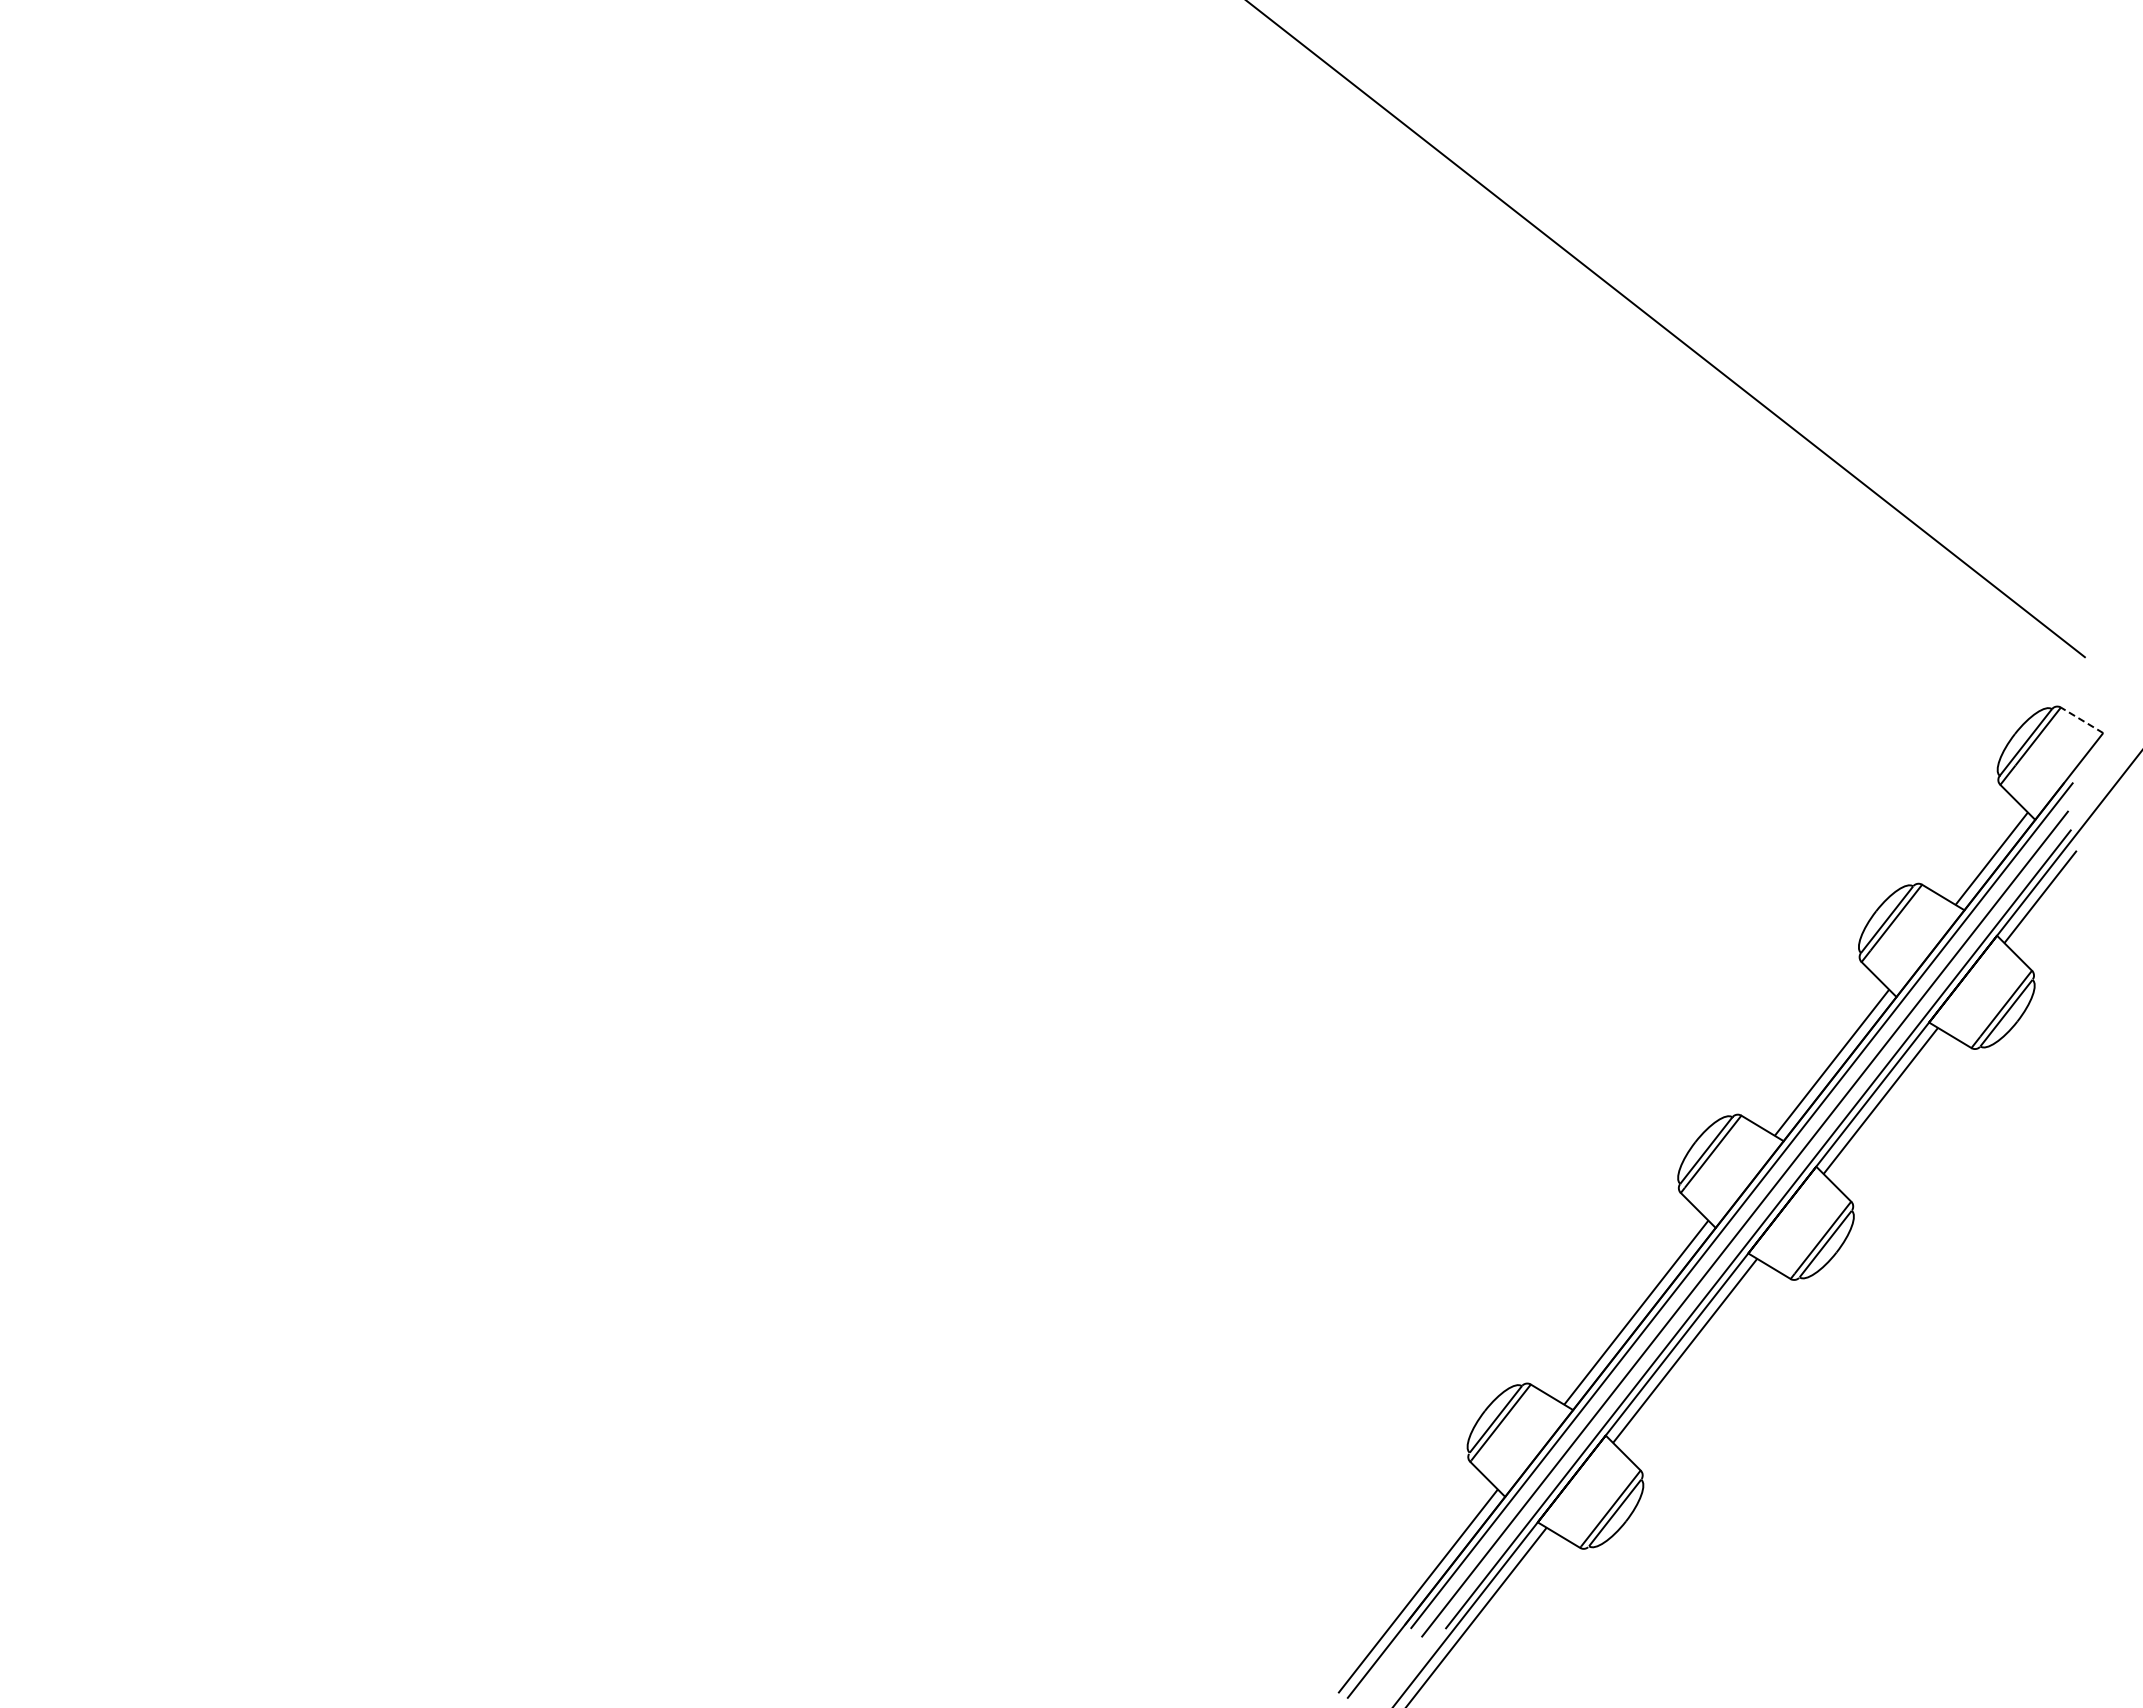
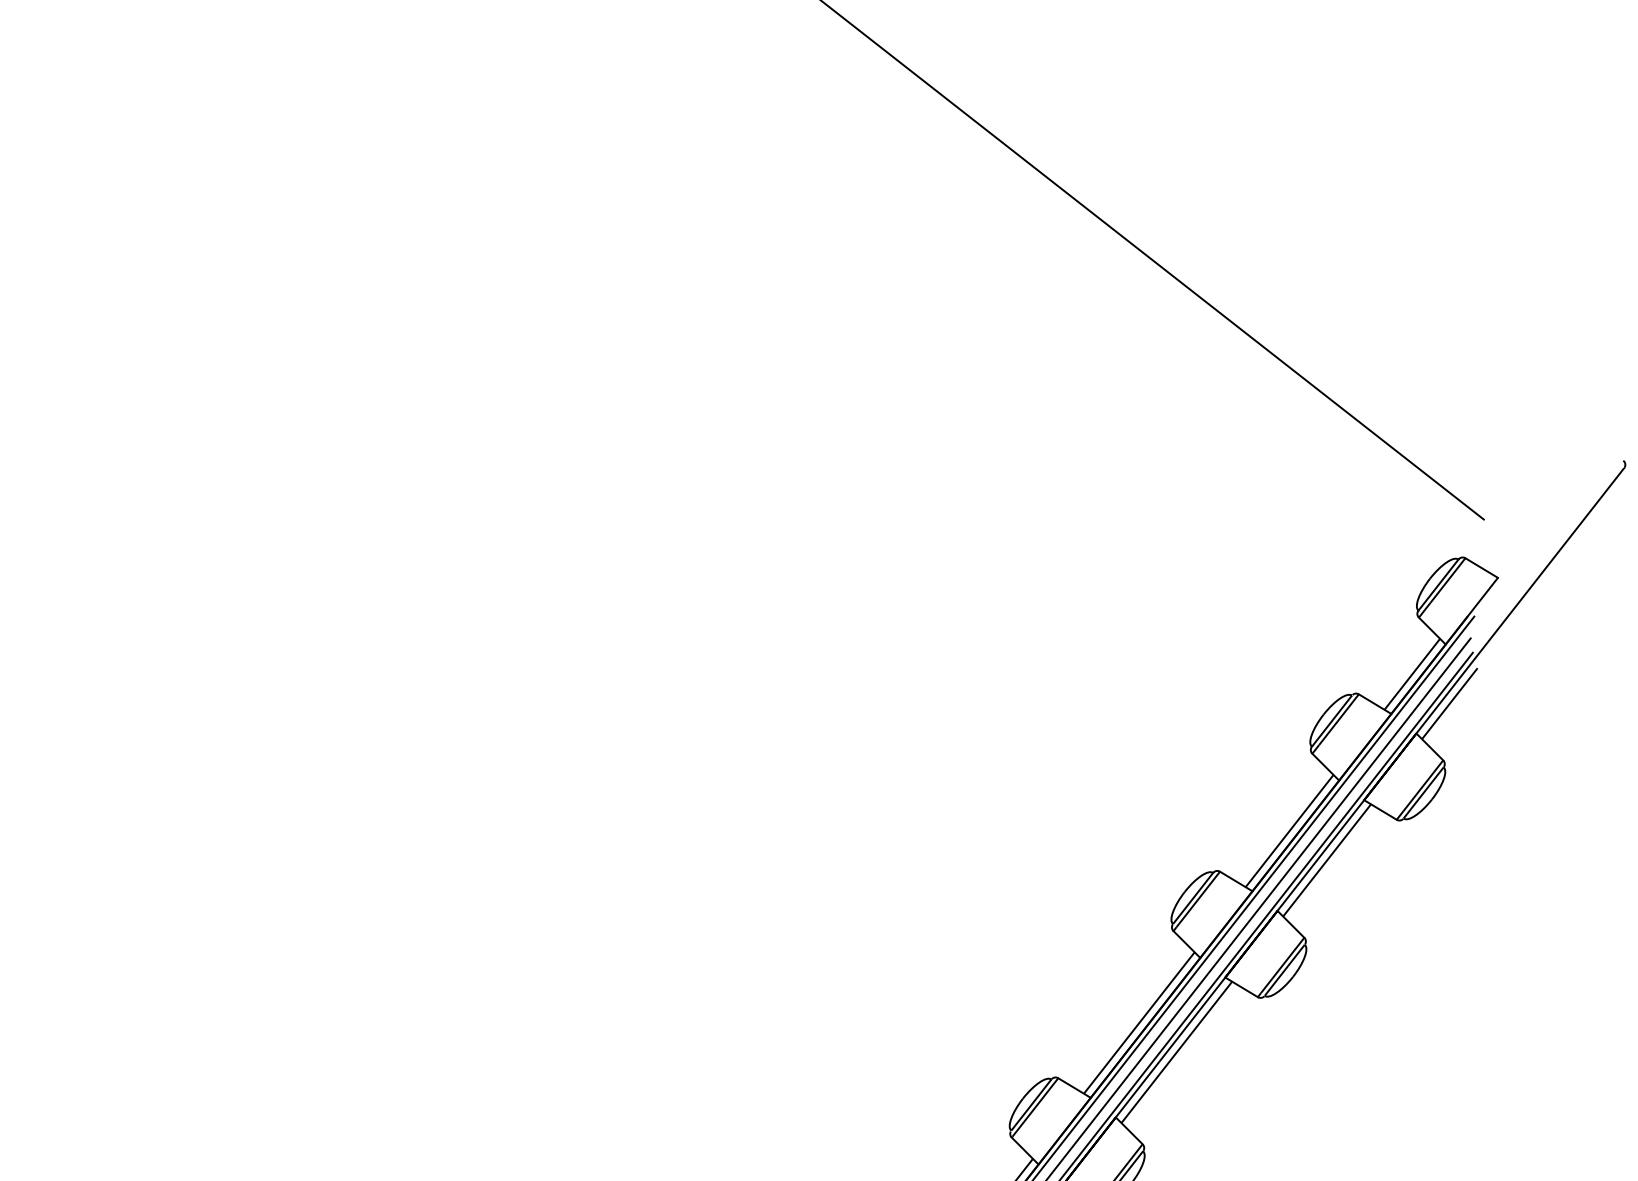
line: (2082, 720) -> (1482, 568), dashed -> solid

